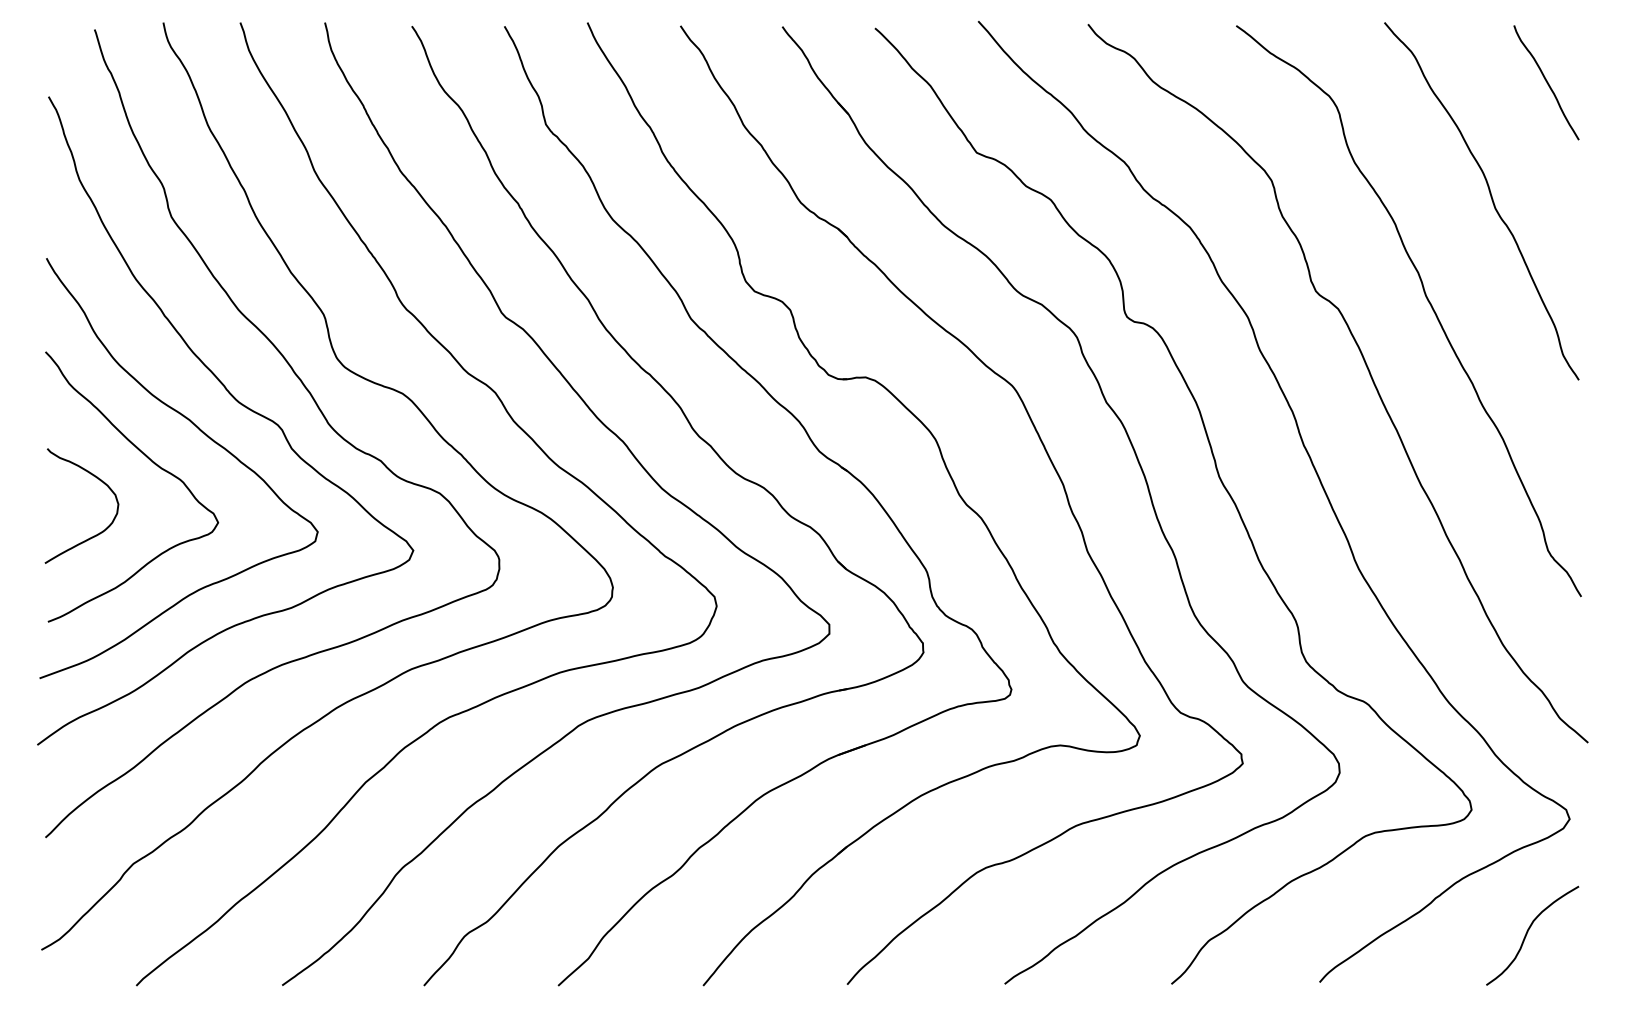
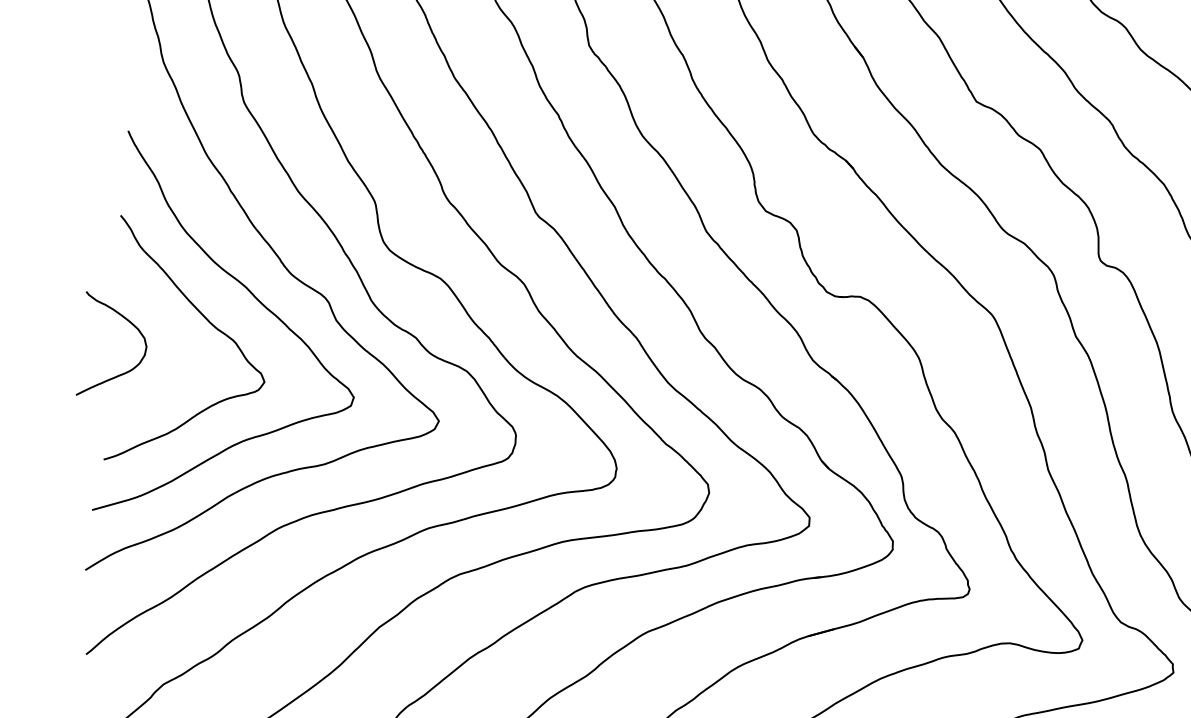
curve: (100, 481) -> (132, 325), moved

